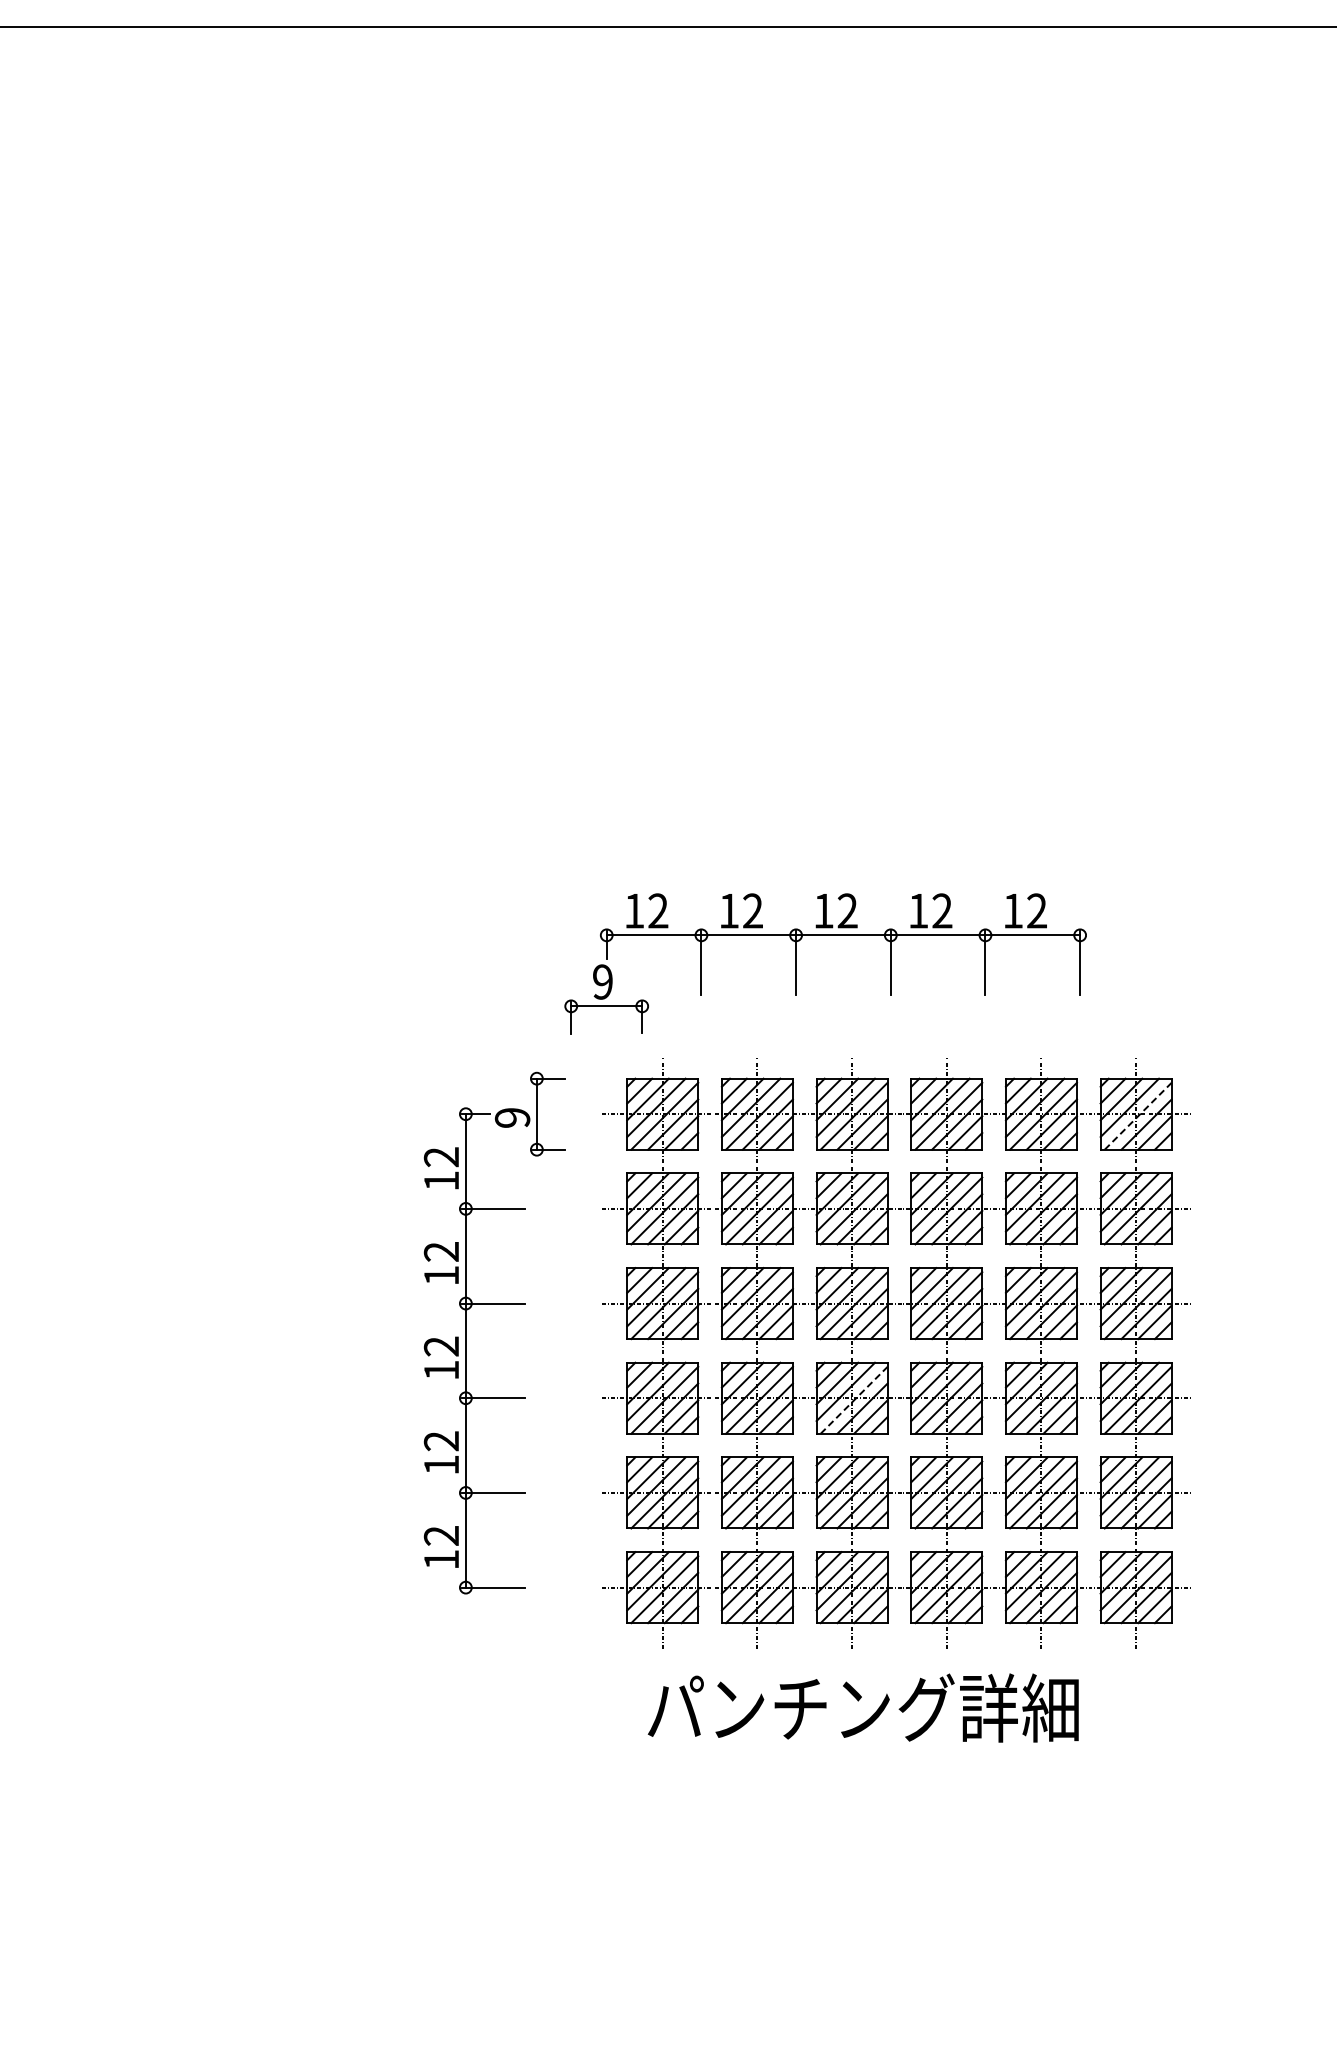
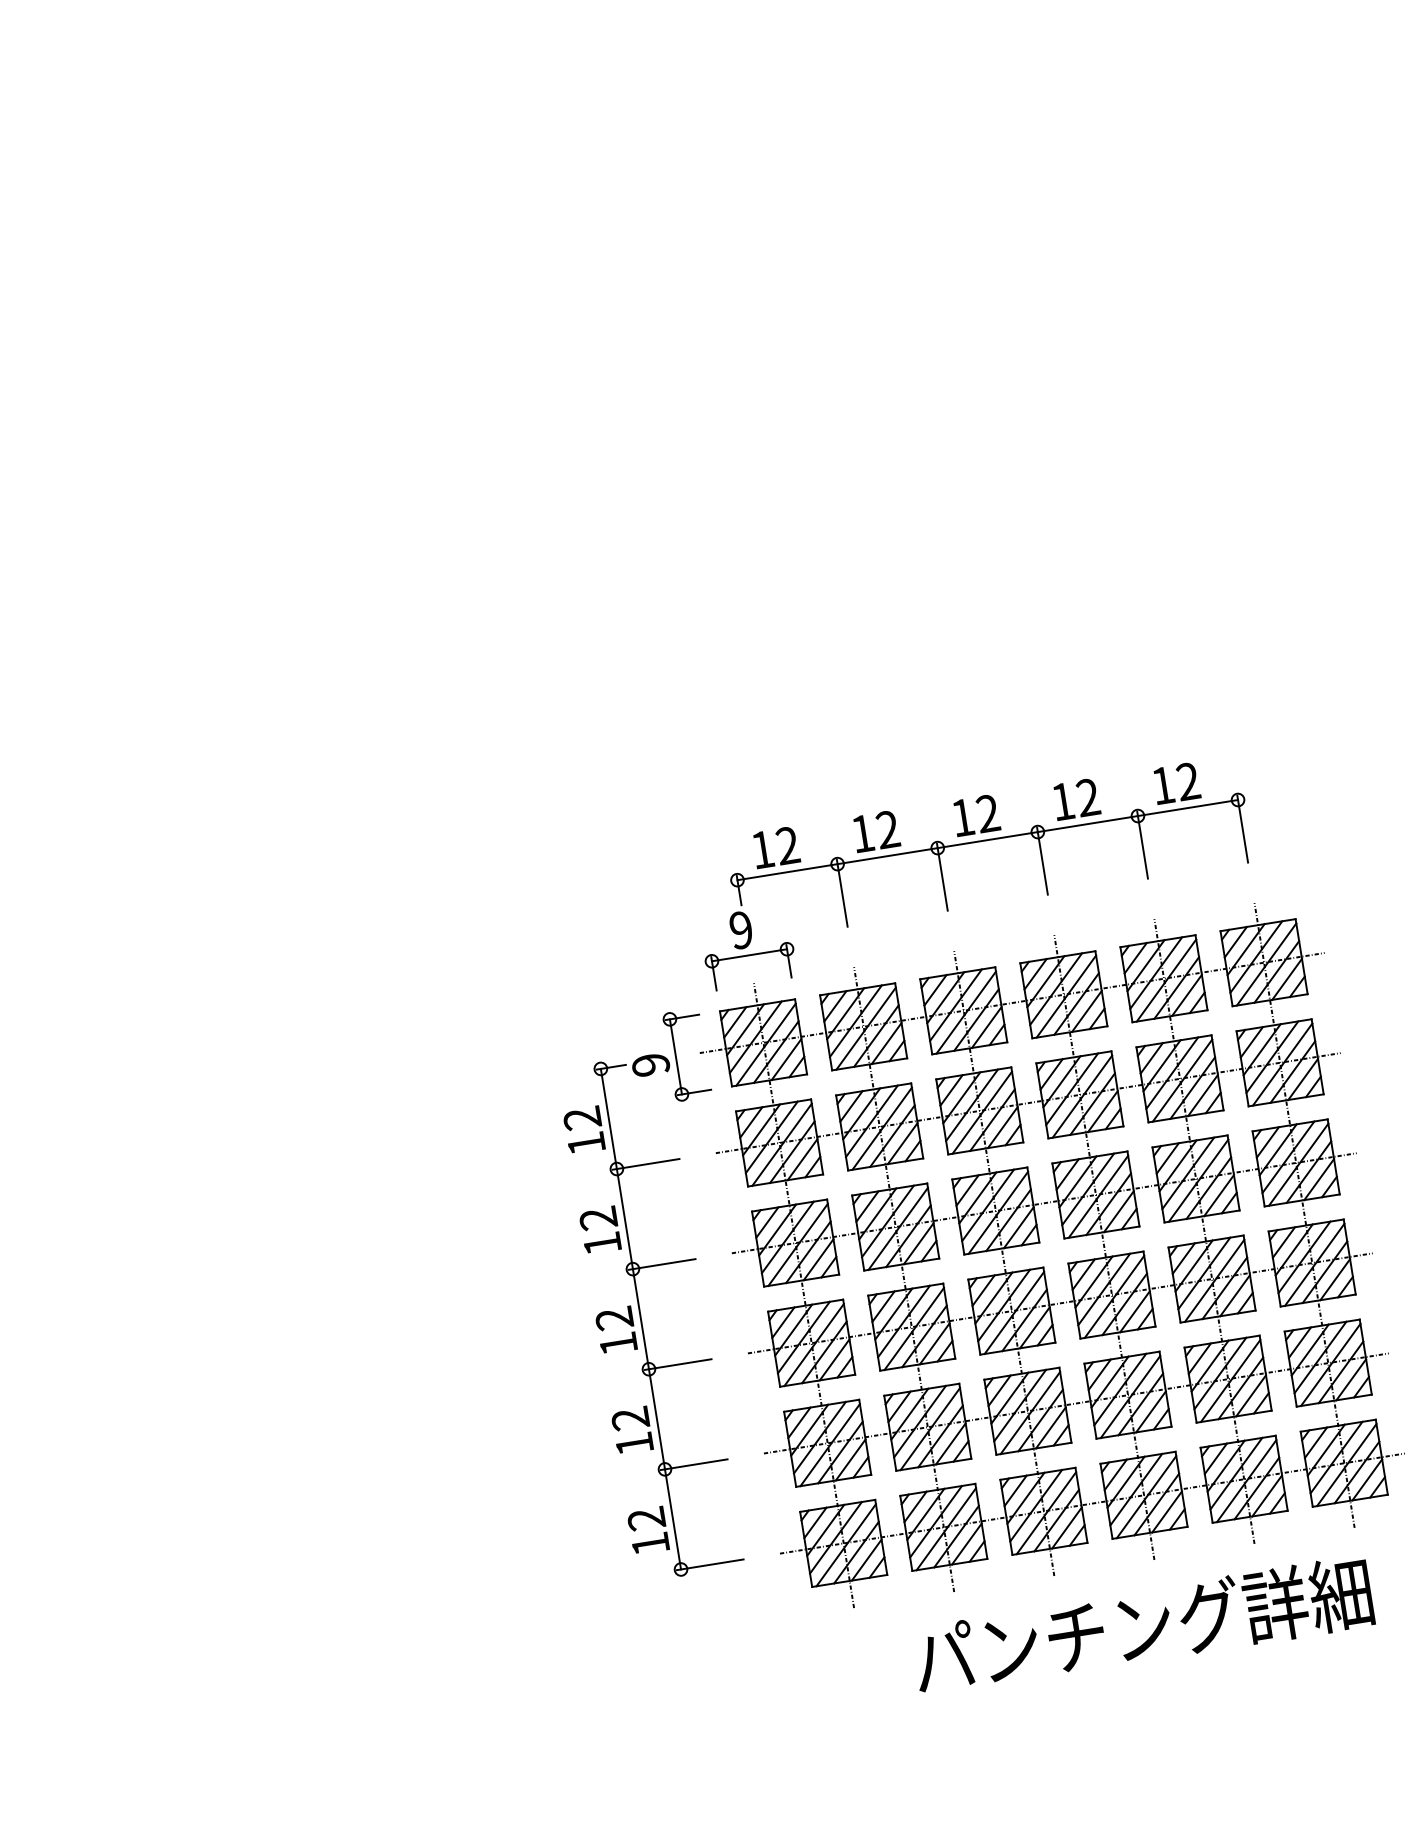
part: (825, 935) -> (968, 843), moved
line: (1138, 1115) -> (1266, 963), dashed -> solid
part: (494, 1304) -> (663, 1265), moved
line: (854, 1399) -> (1014, 1312), dashed -> solid
text: (862, 1707) -> (1141, 1625), moved

